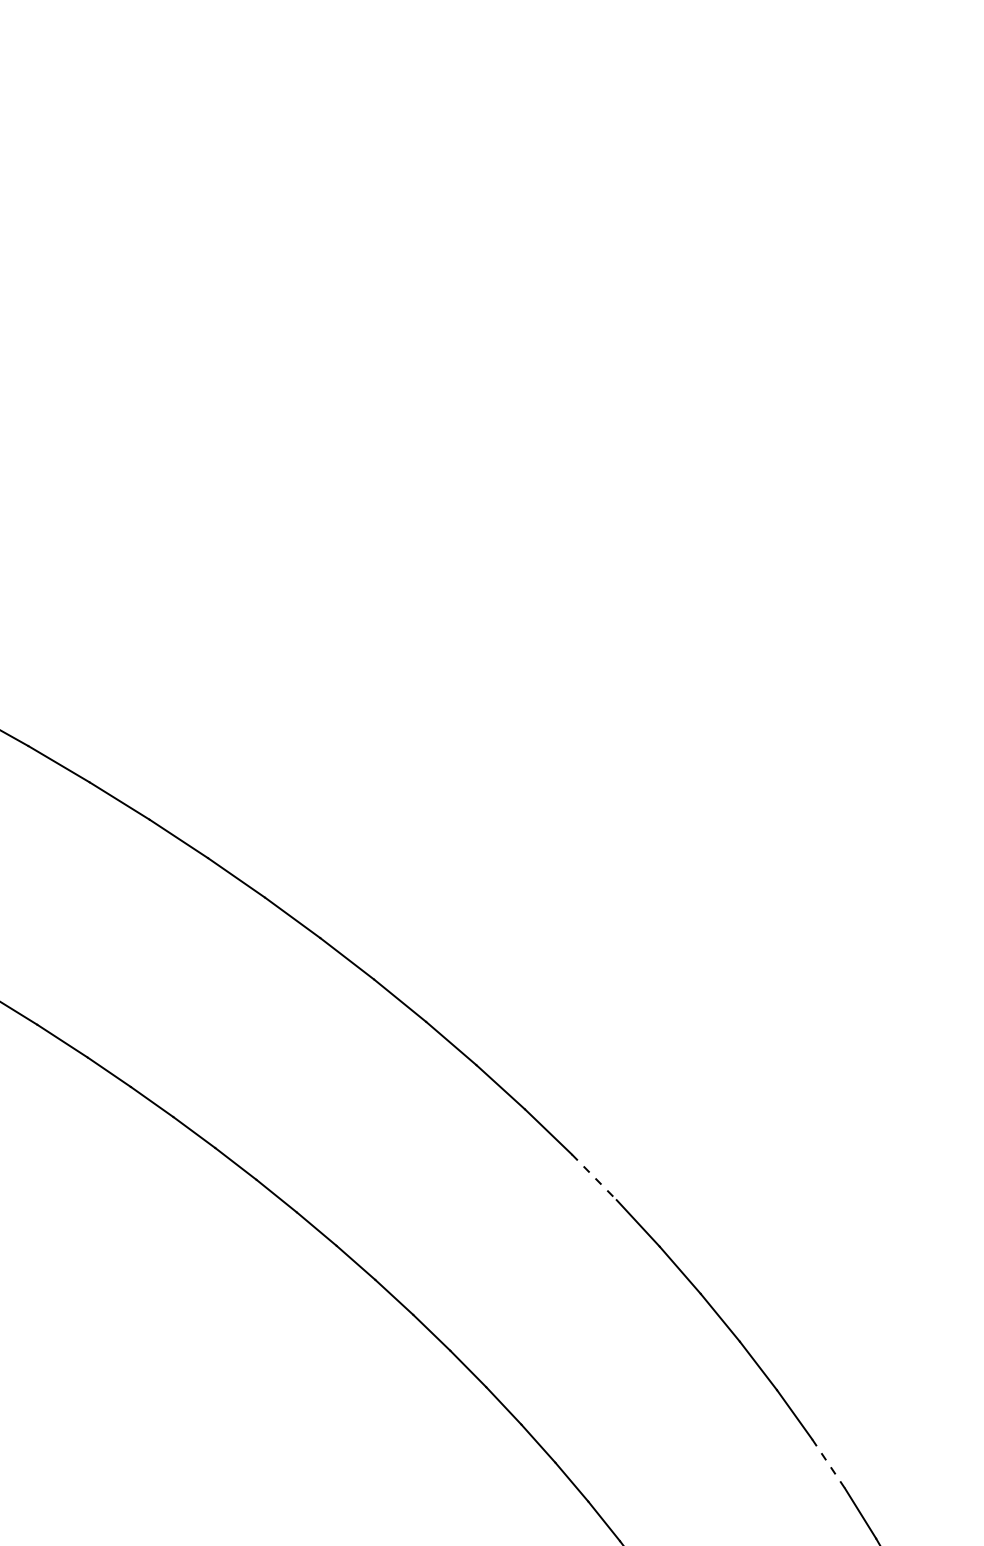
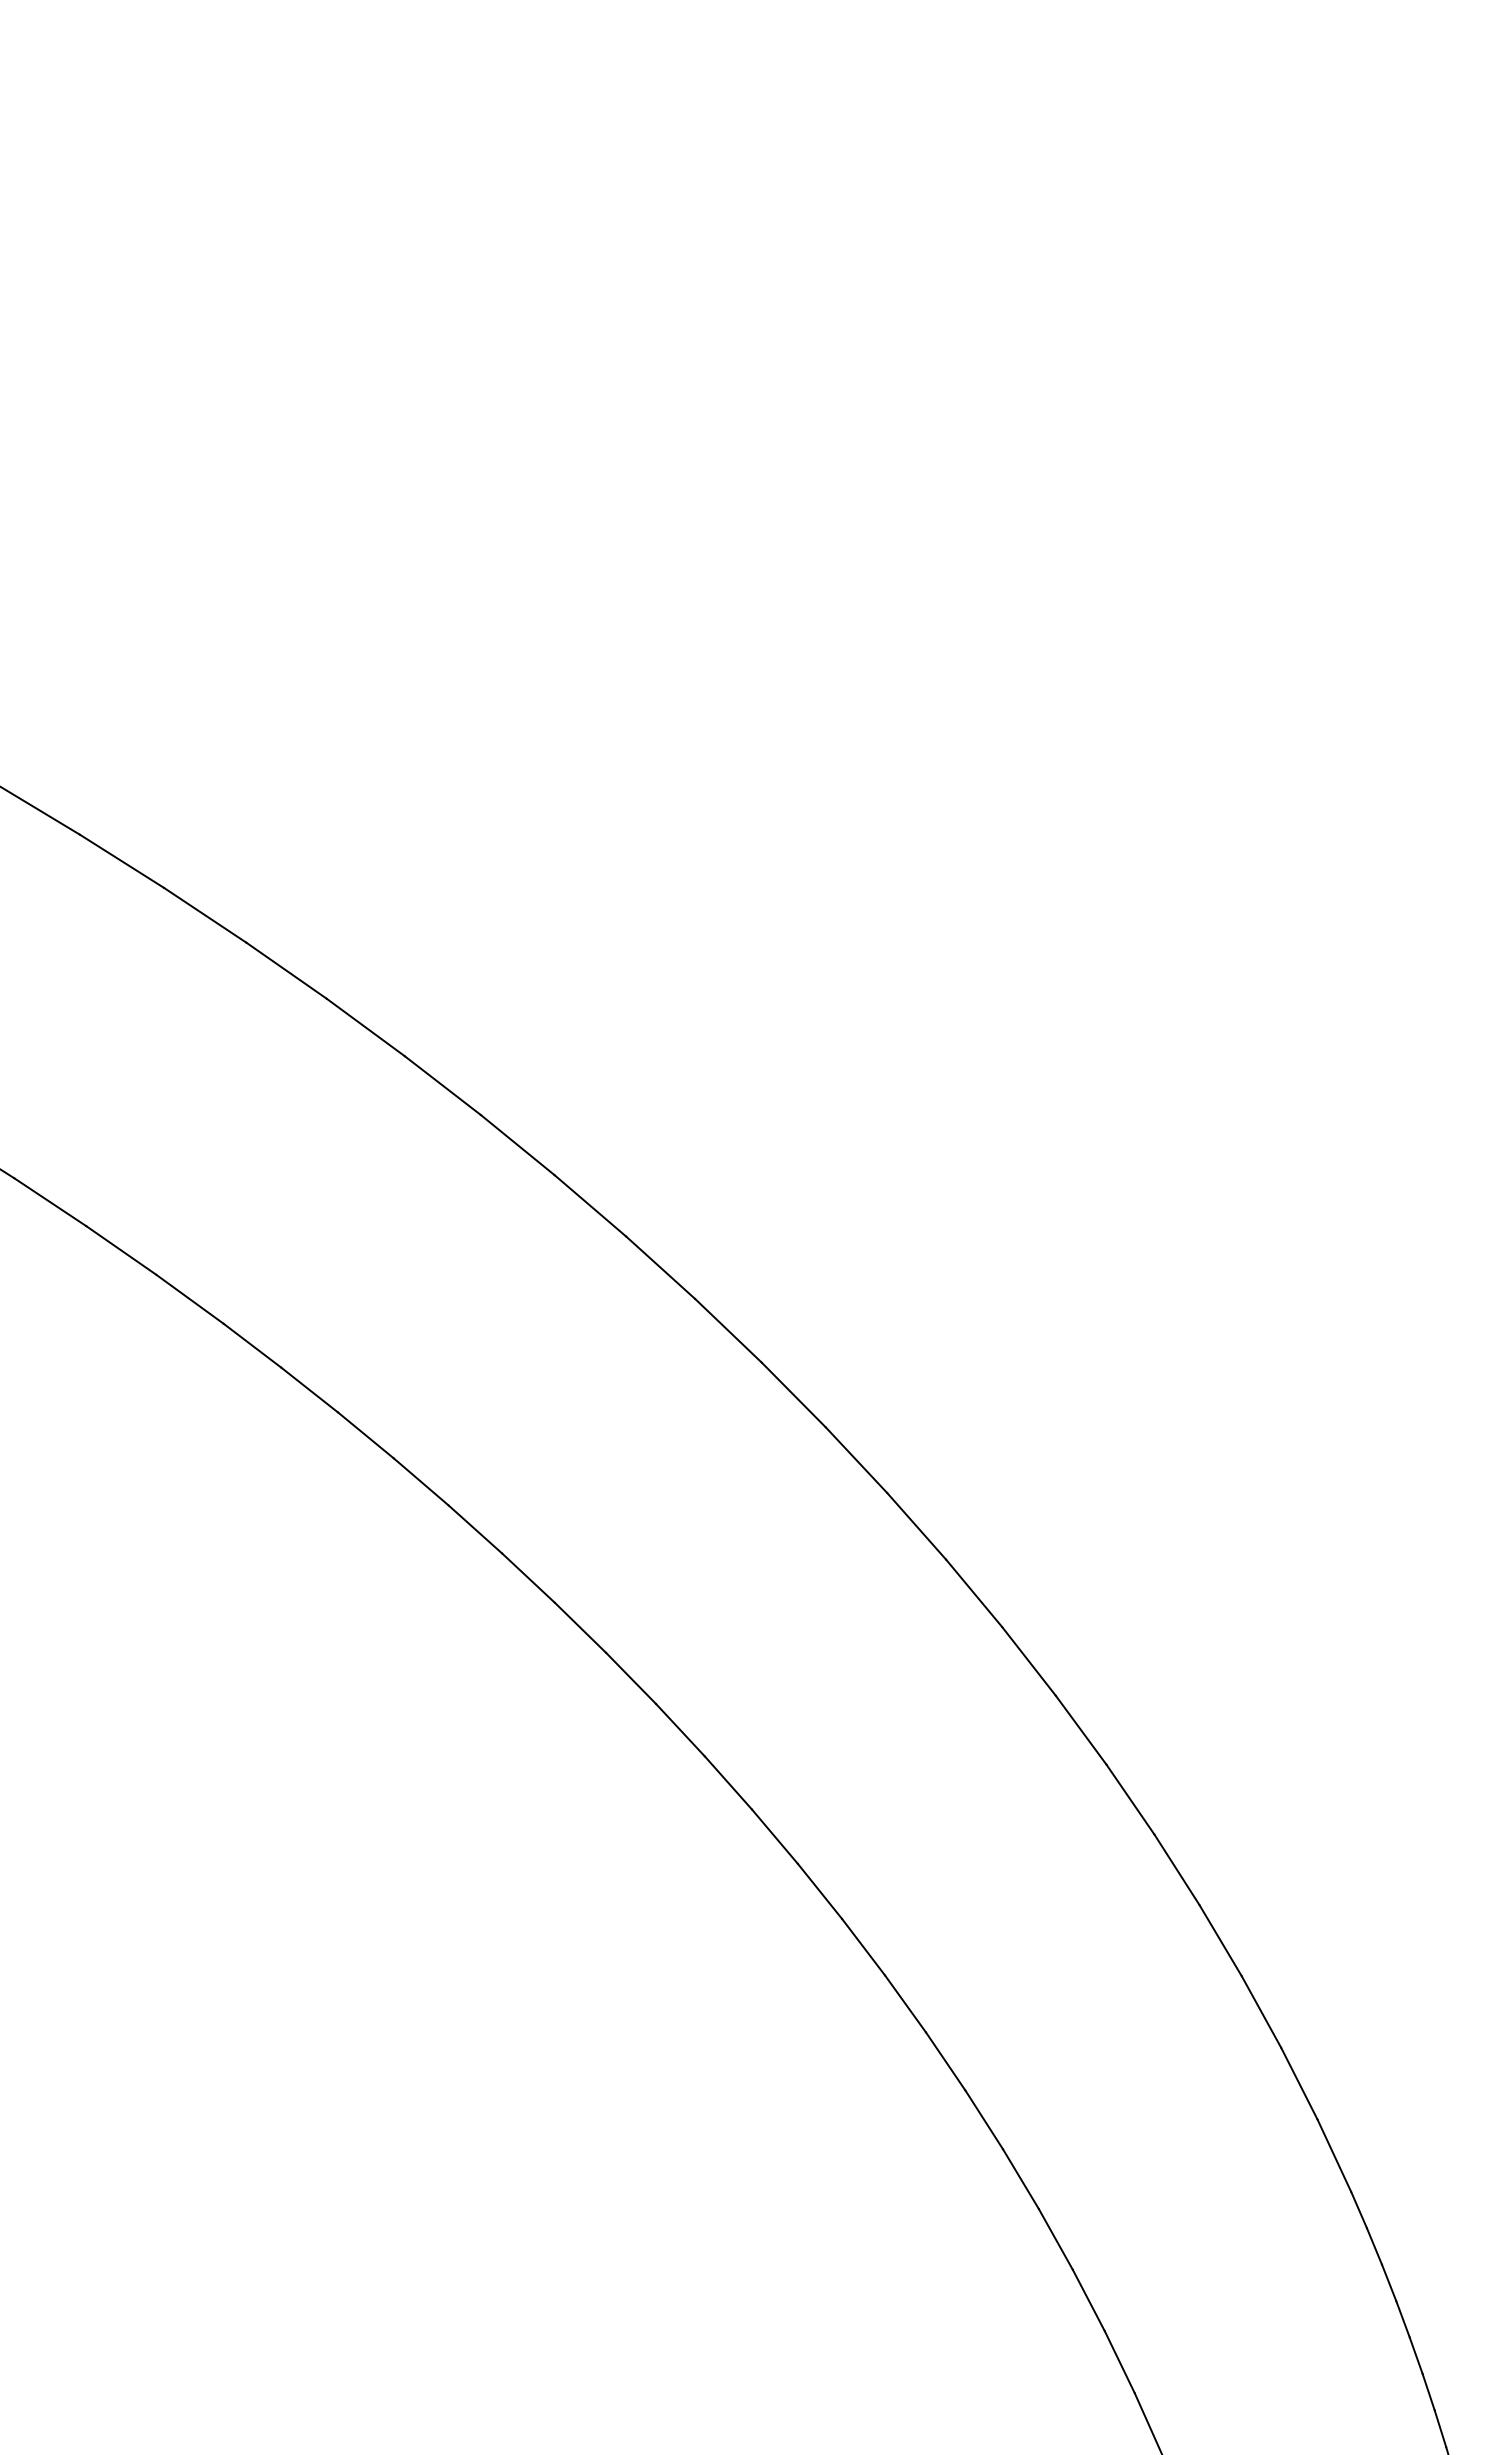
line: (594, 1177) -> (917, 1526), dashed -> solid
line: (828, 1464) -> (1220, 1941), dashed -> solid

